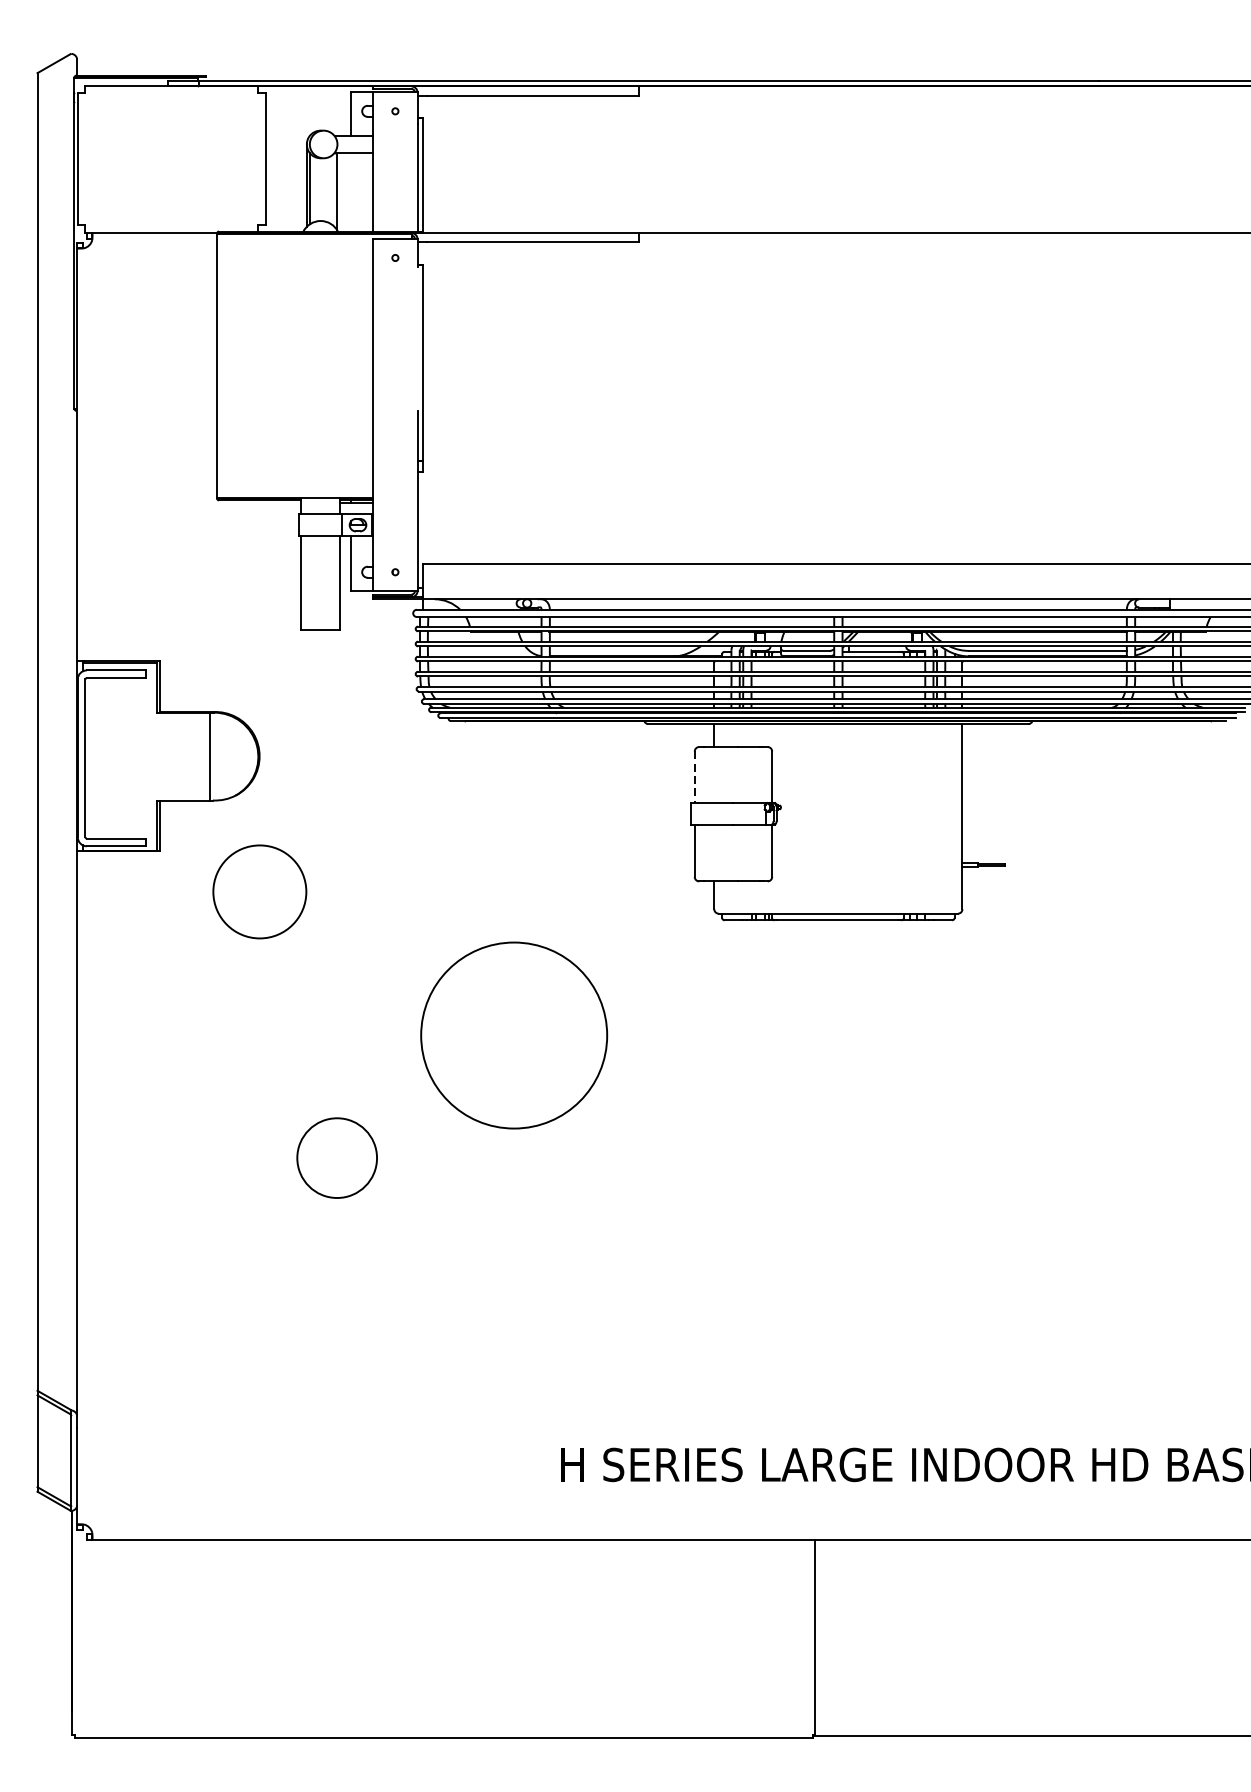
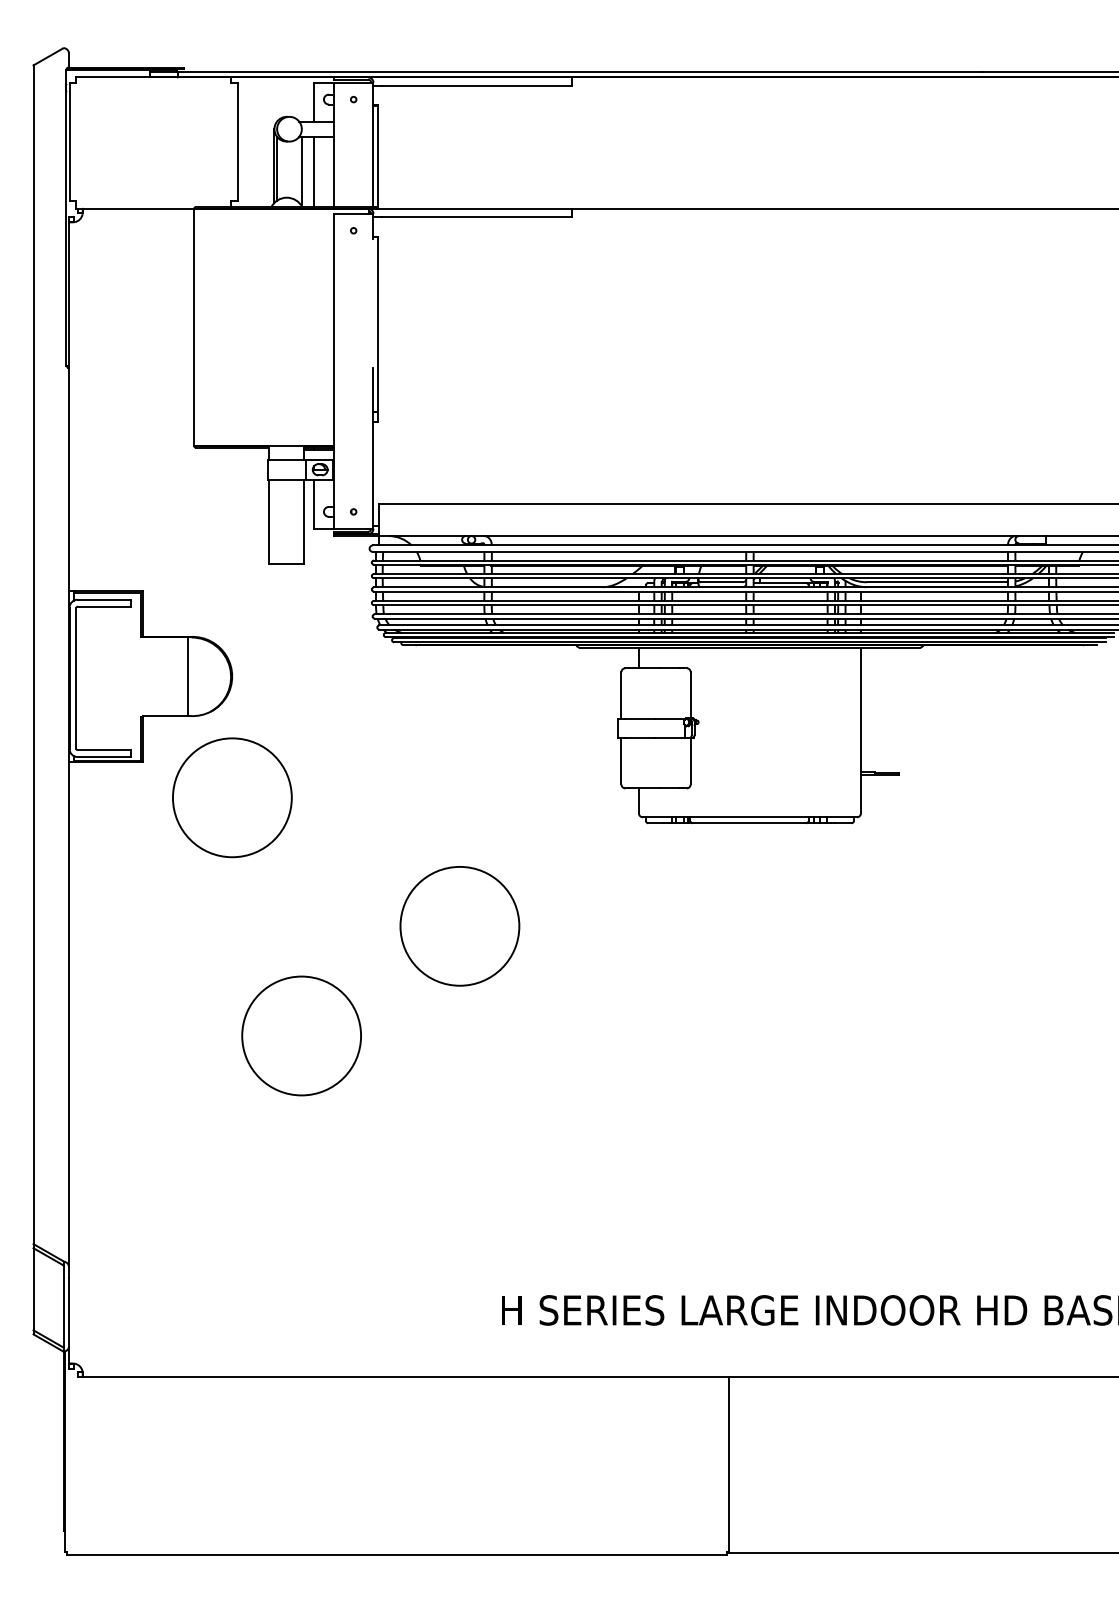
line: (351, 191) -> (314, 171), added
line: (694, 777) -> (621, 695), dashed -> solid
circle: (259, 891) -> (232, 797), size x1.43
circle: (513, 1034) -> (459, 925), size x0.71
circle: (337, 1157) -> (301, 1035), size x1.67

